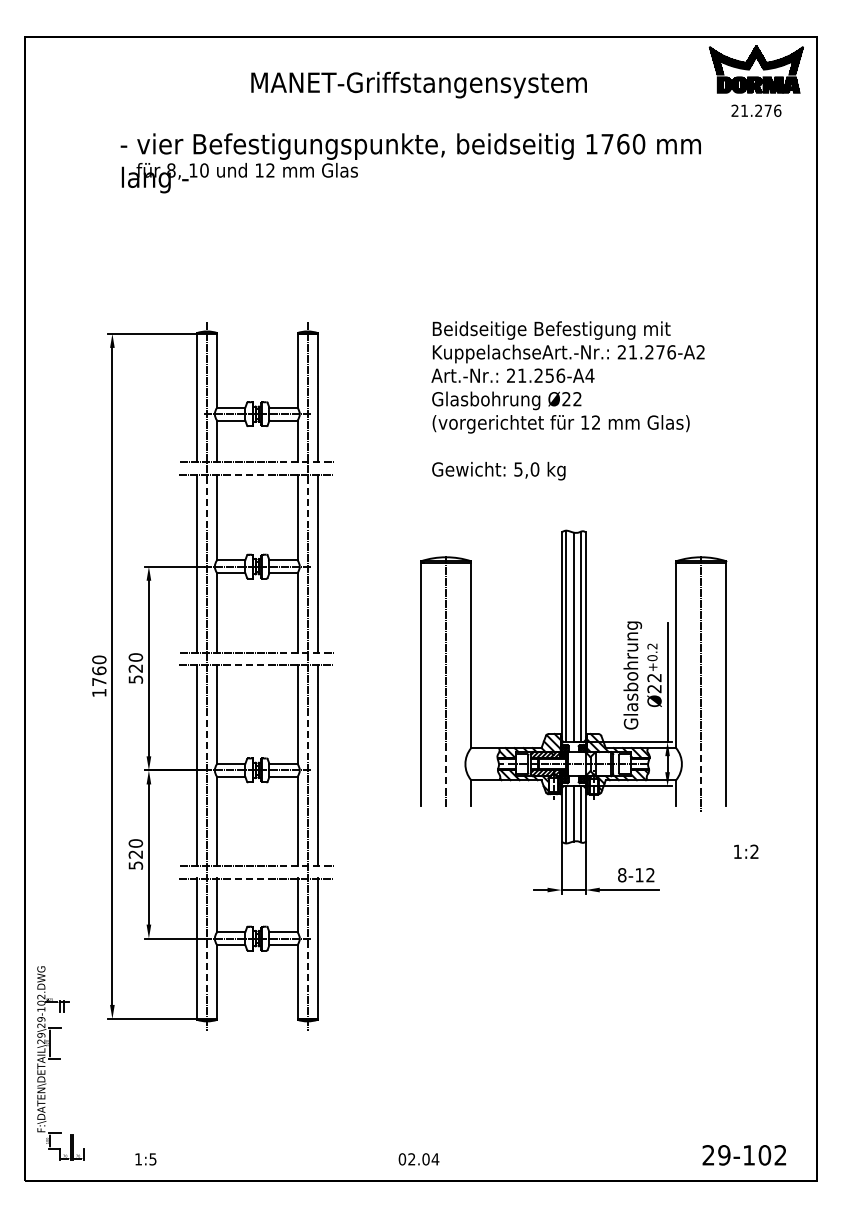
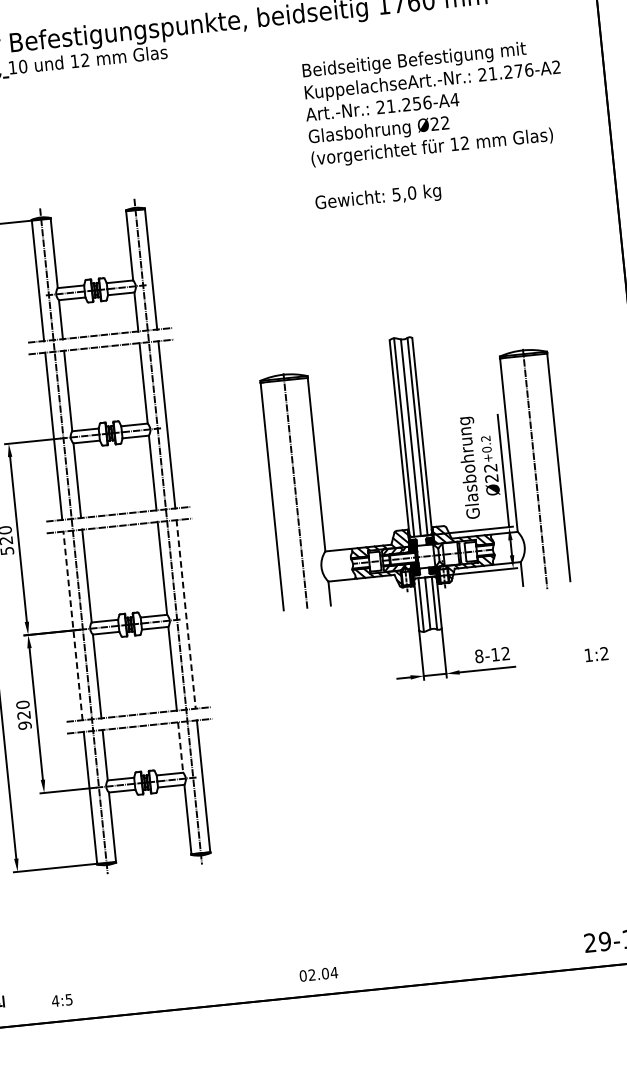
text: (567, 400) -> (435, 125), moved
part: (573, 711) -> (417, 507), moved
line: (197, 765) -> (73, 625), solid -> dashed
line: (317, 765) -> (186, 614), solid -> dashed
text: (135, 865) -> (24, 725), 520 -> 920
line: (297, 905) -> (180, 747), solid -> dashed
text: (138, 1159) -> (55, 1001), 1:5 -> 4:5

